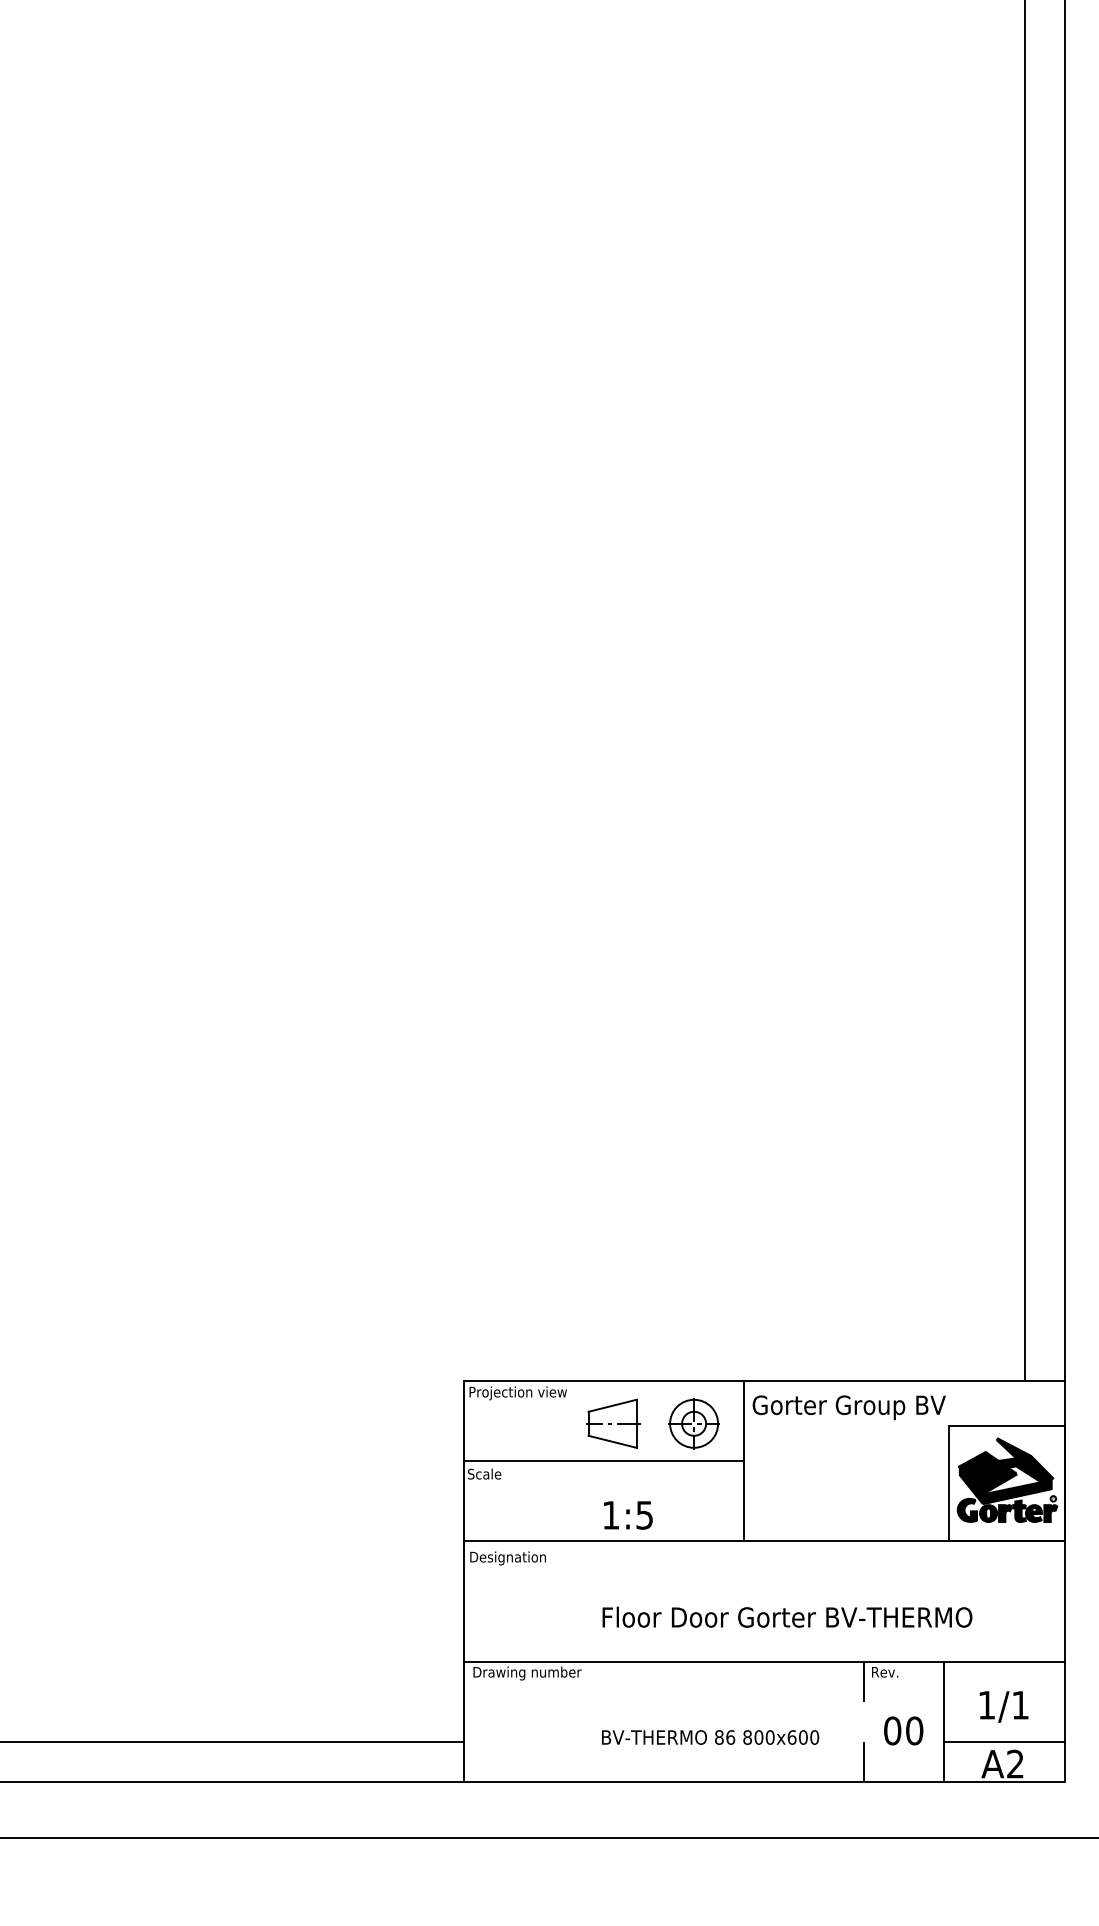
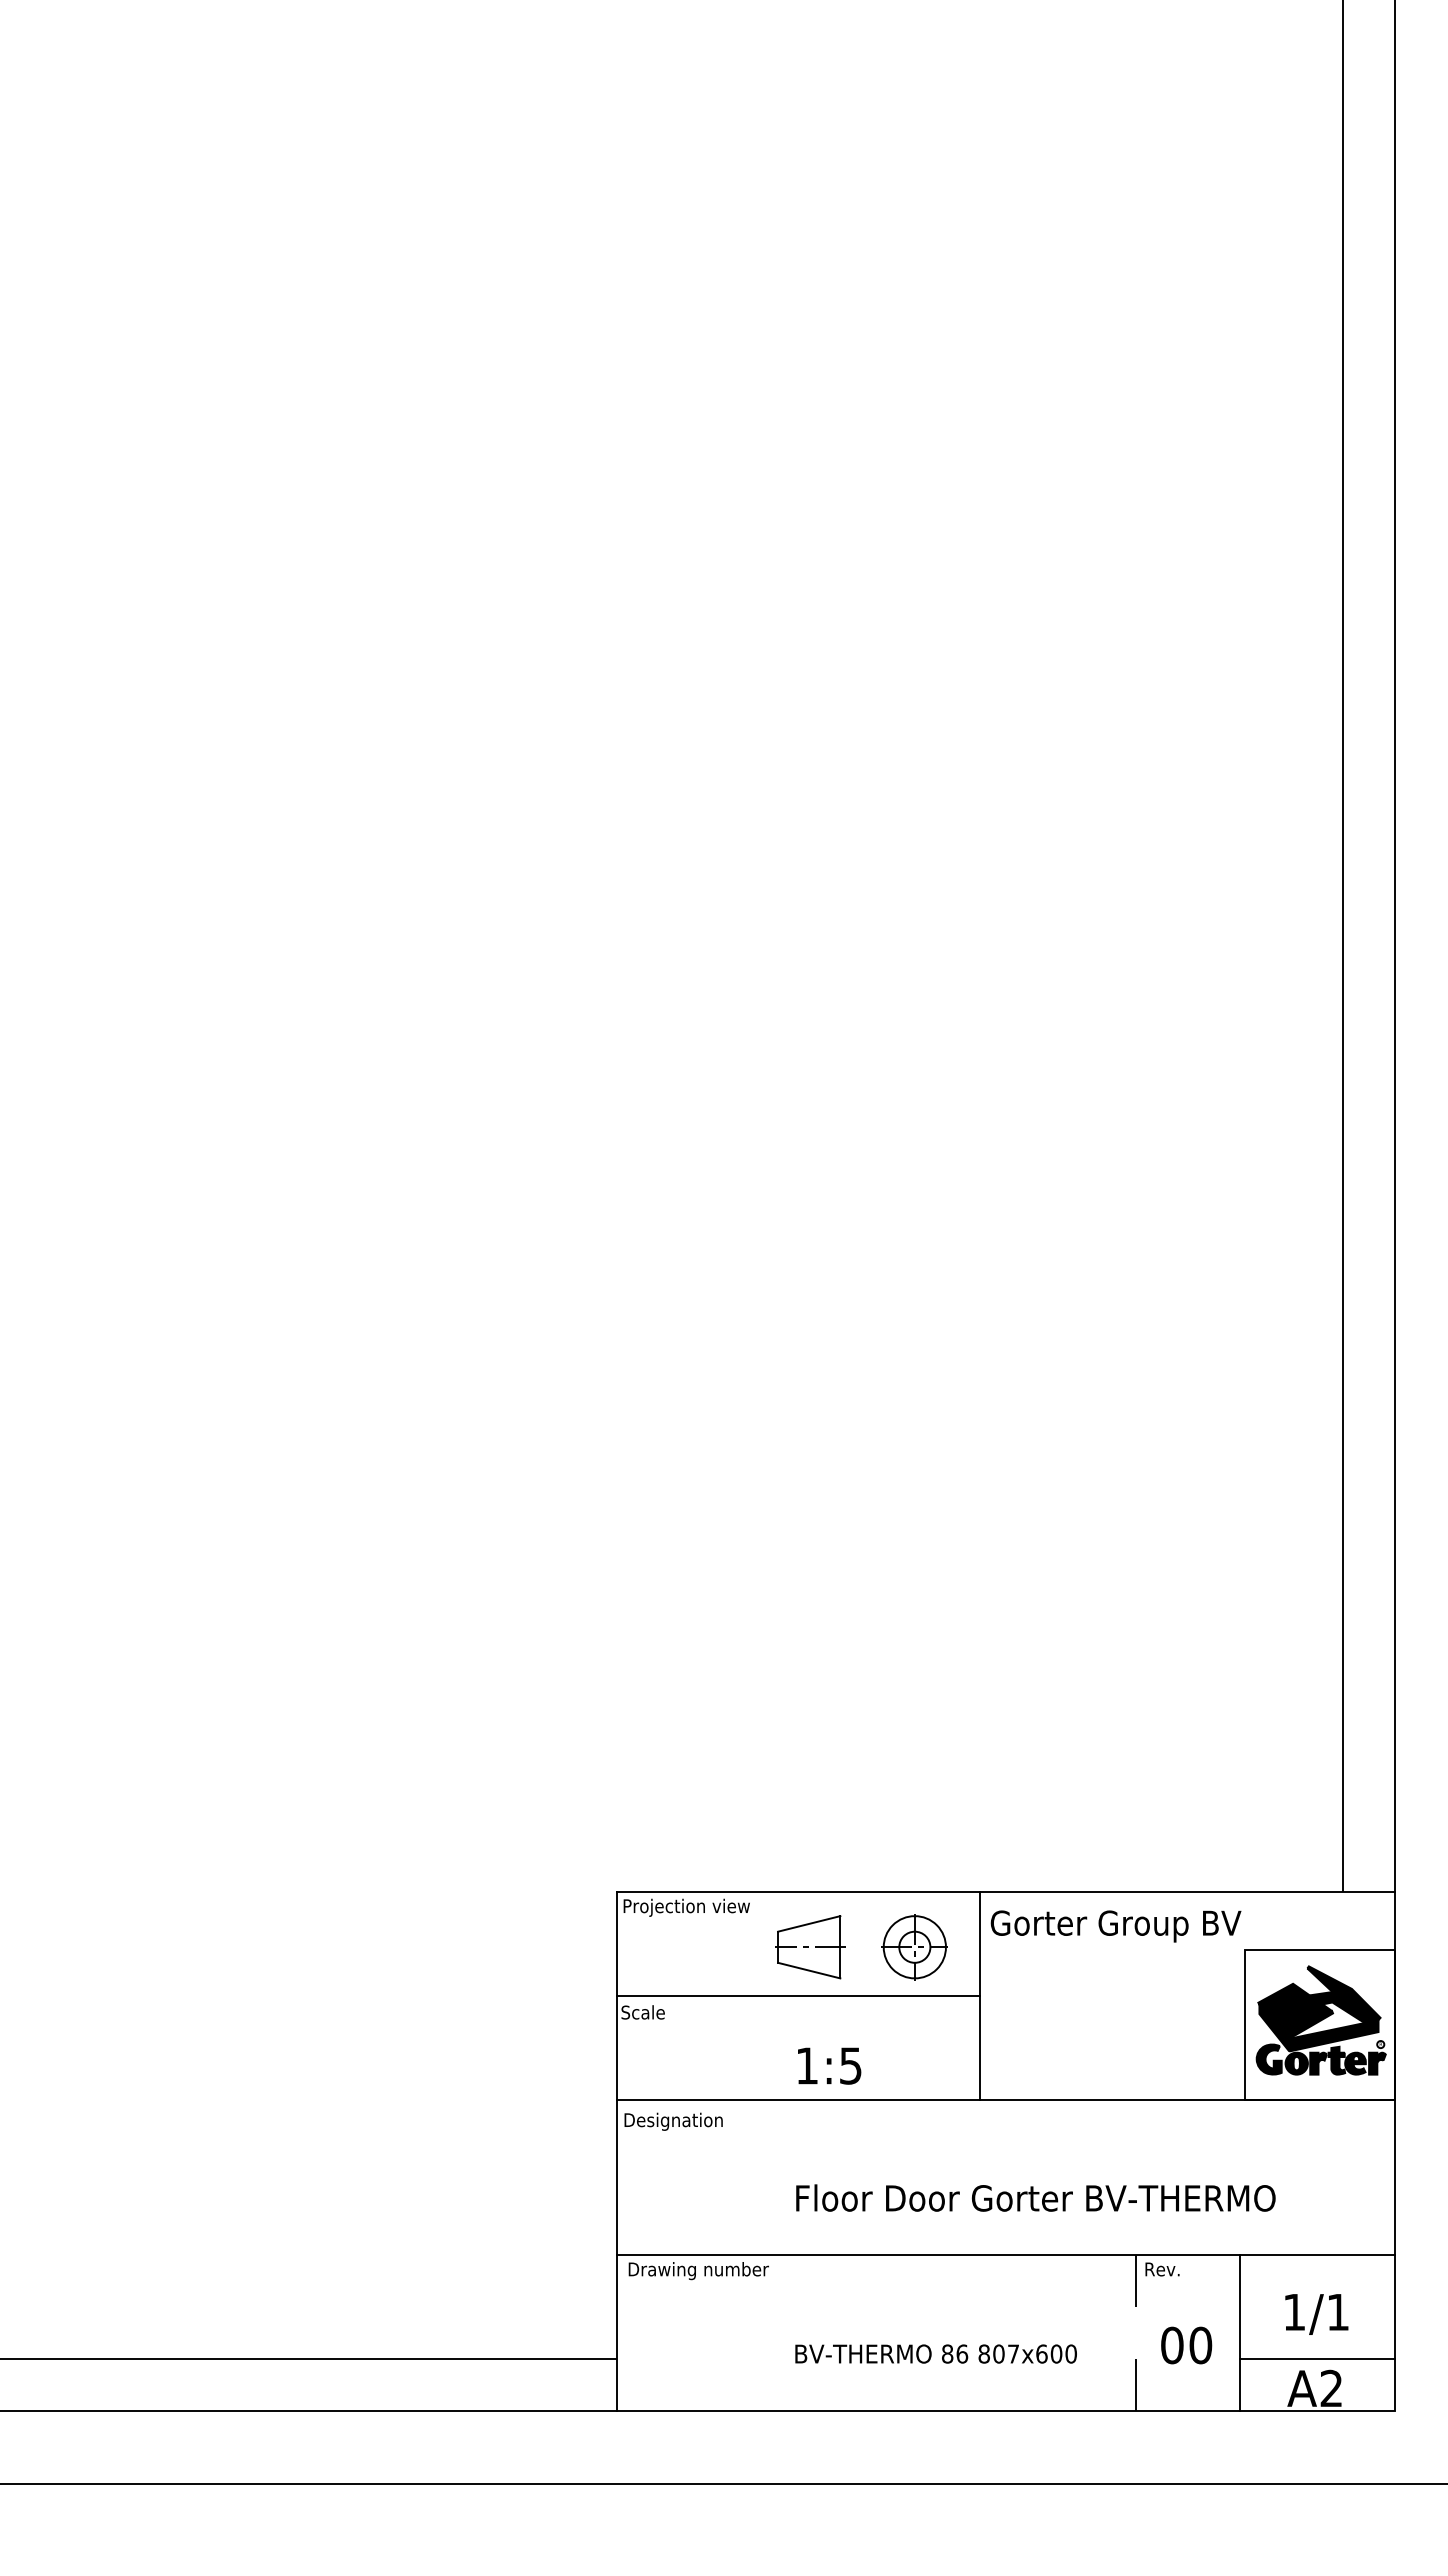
text: (770, 1737) -> (1013, 2353), 800x600 -> 807x600

